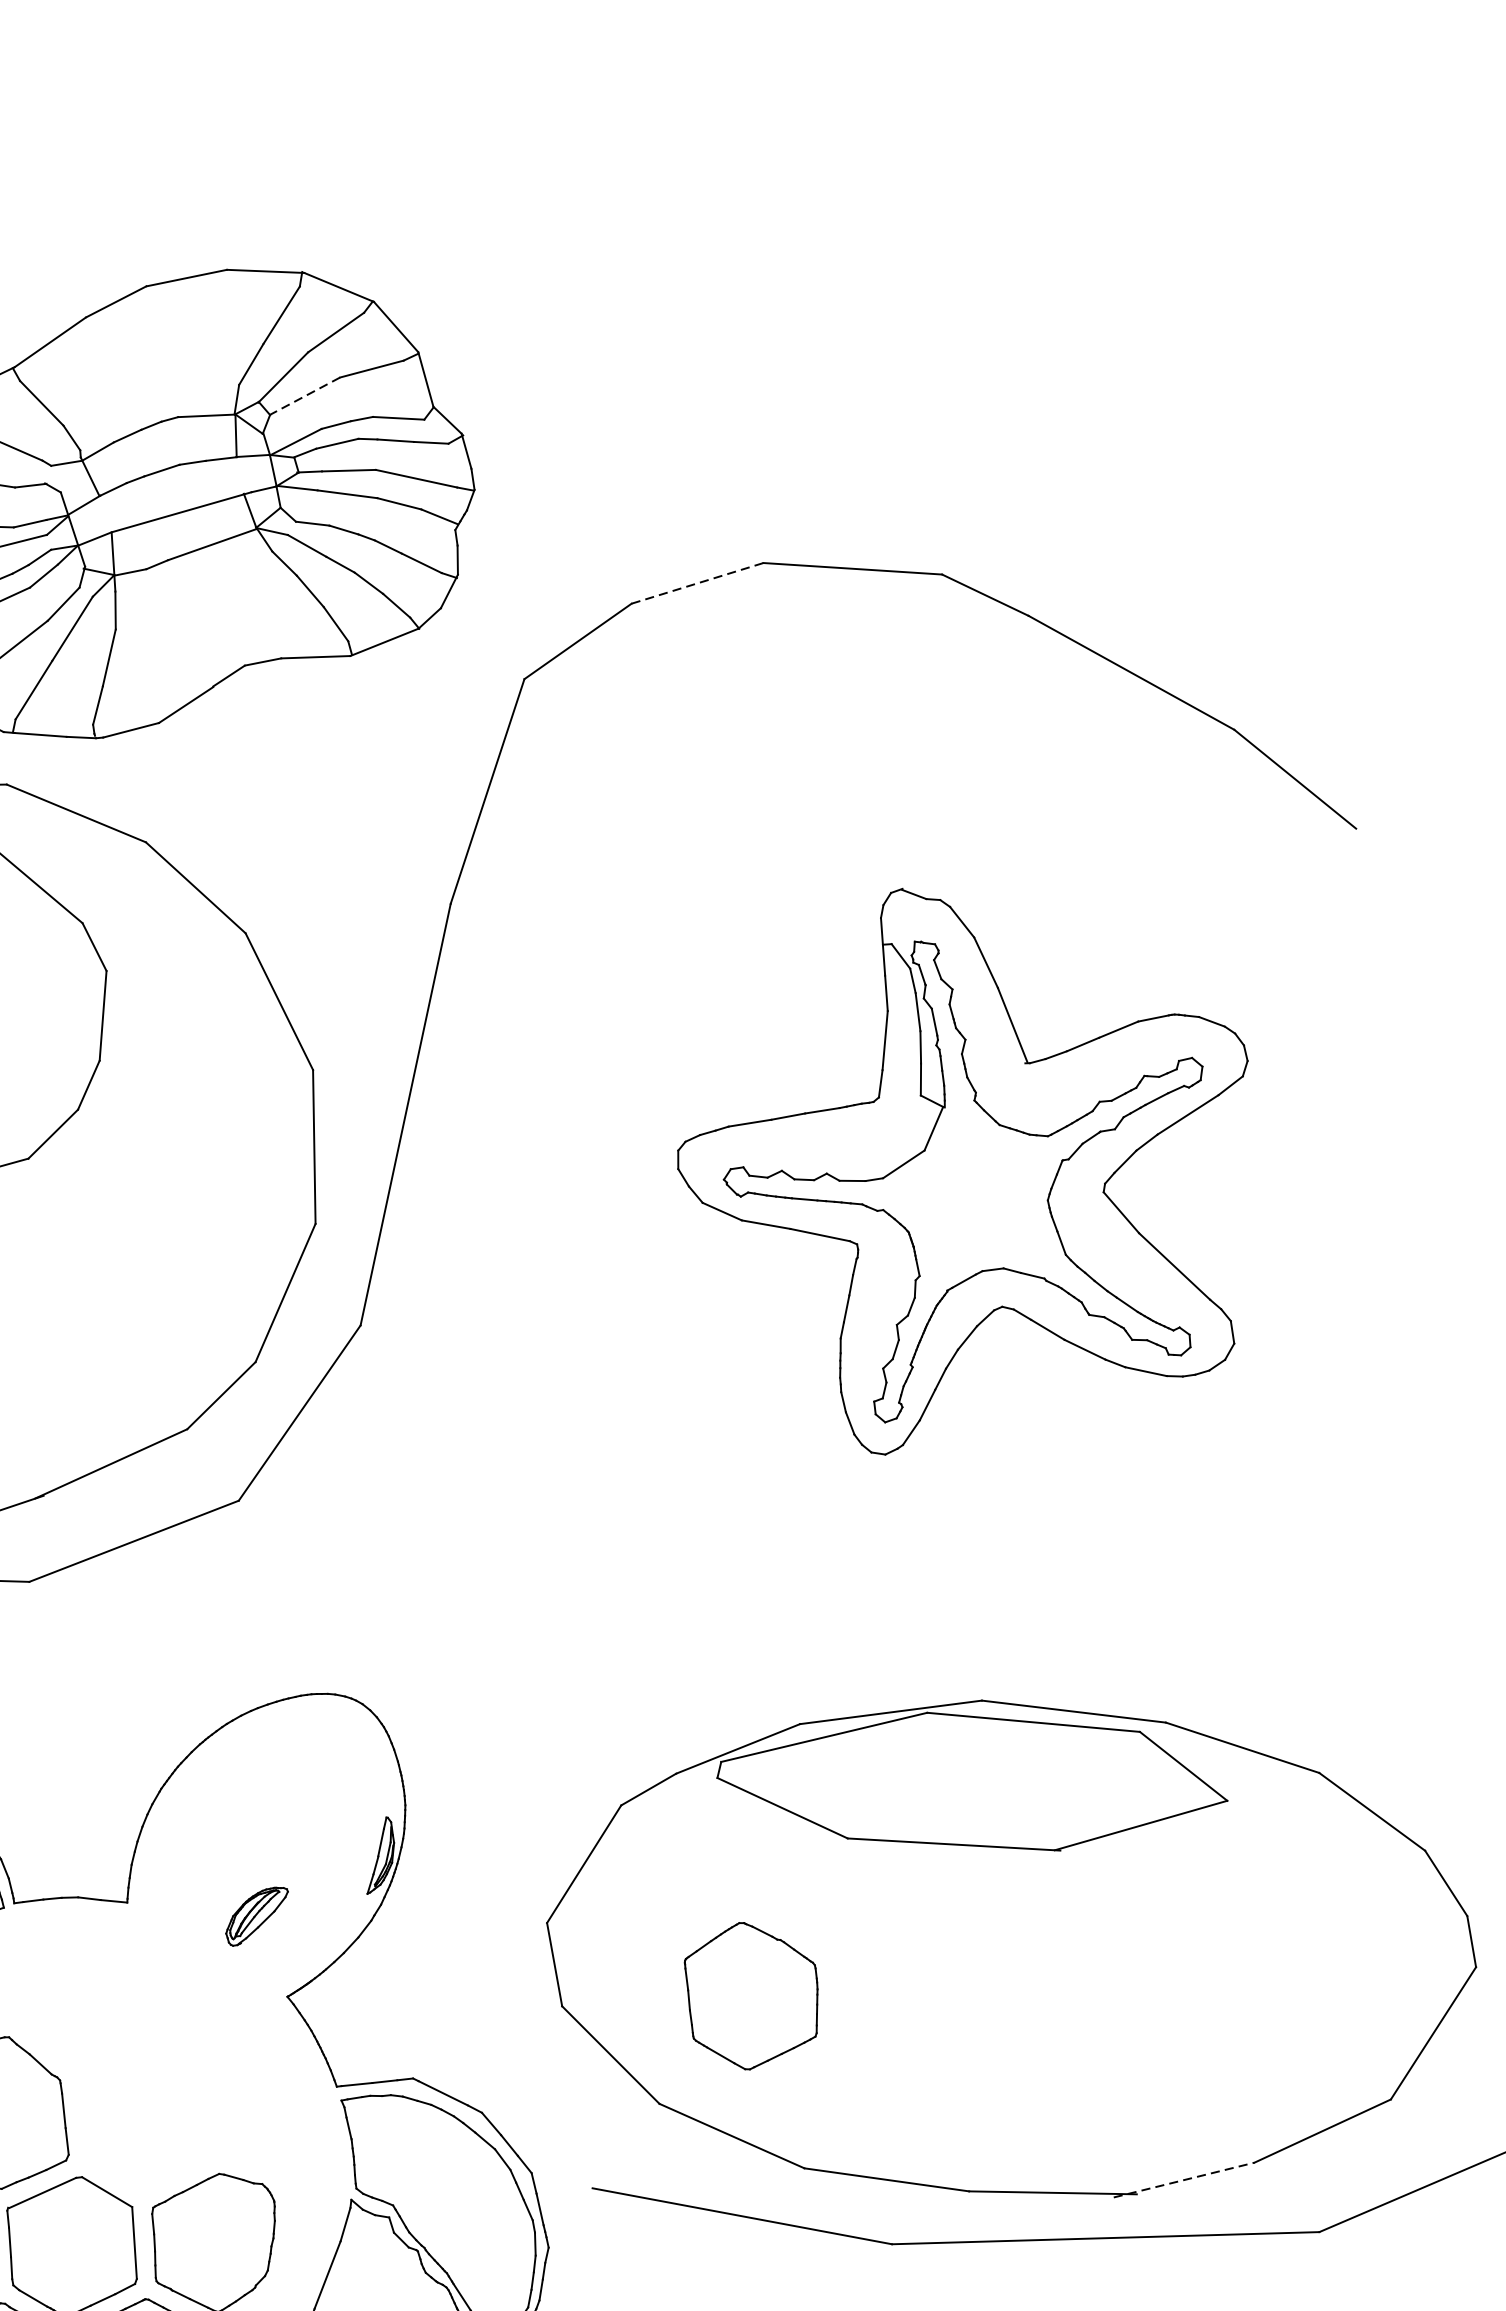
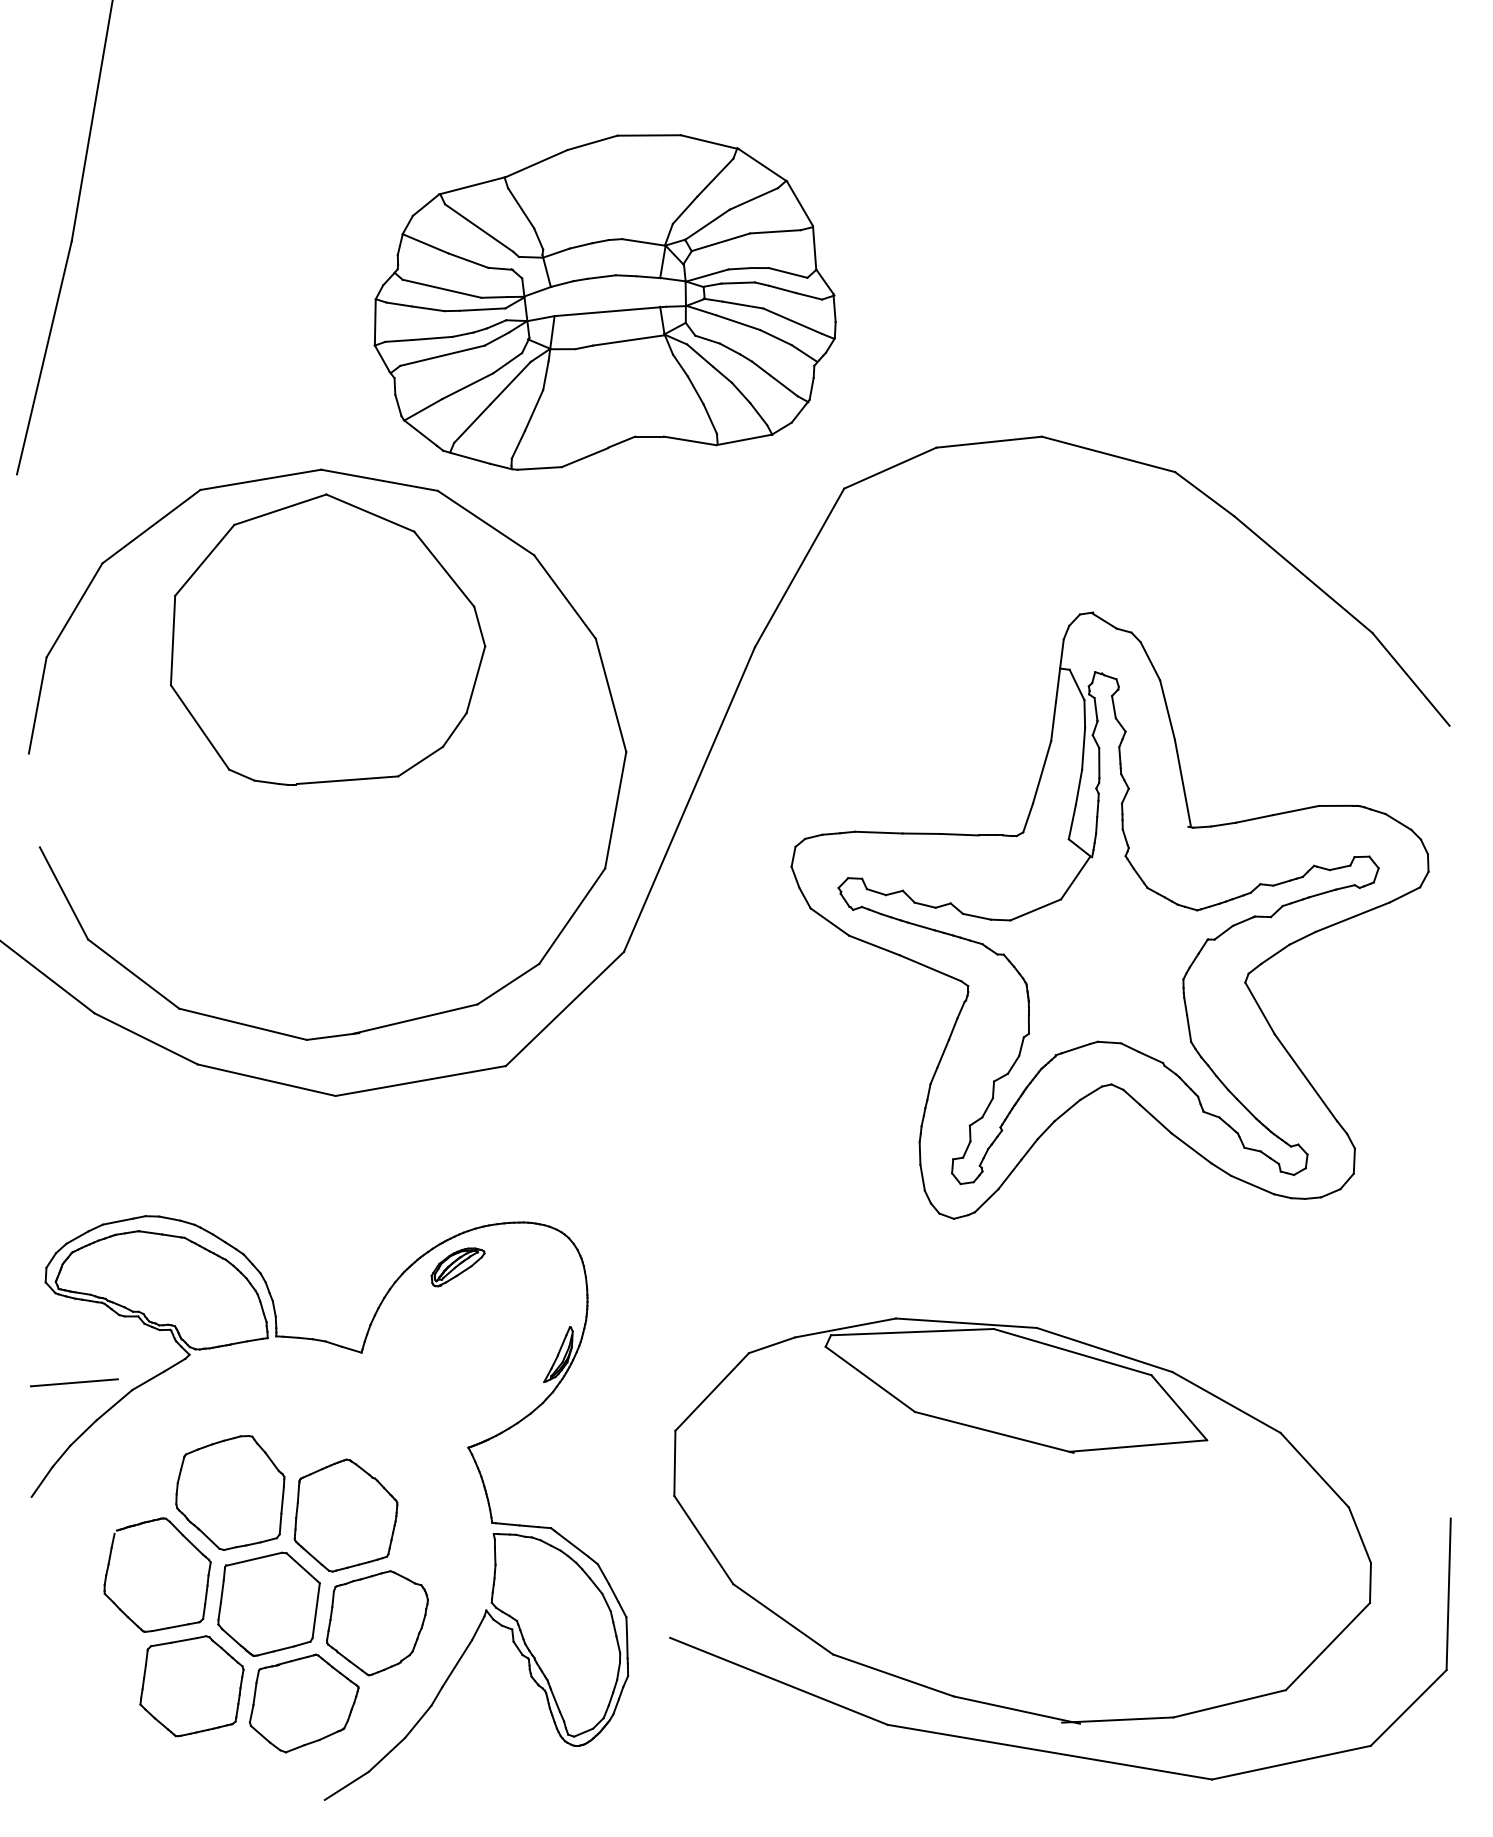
line: (304, 396) -> (720, 242), dashed -> solid
line: (698, 583) -> (989, 442), dashed -> solid
part: (970, 1156) -> (1109, 915), size x1.43
part: (257, 1916) -> (457, 1267), moved
part: (752, 1994) -> (345, 1515), moved
line: (1183, 2180) -> (1117, 1720), dashed -> solid

